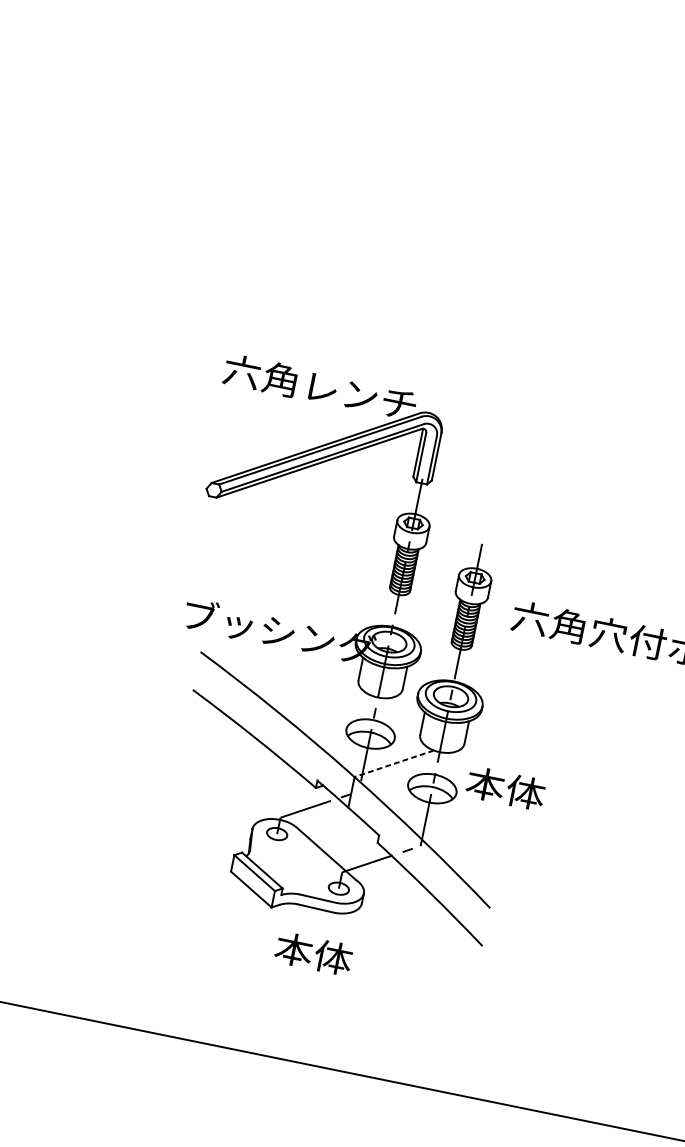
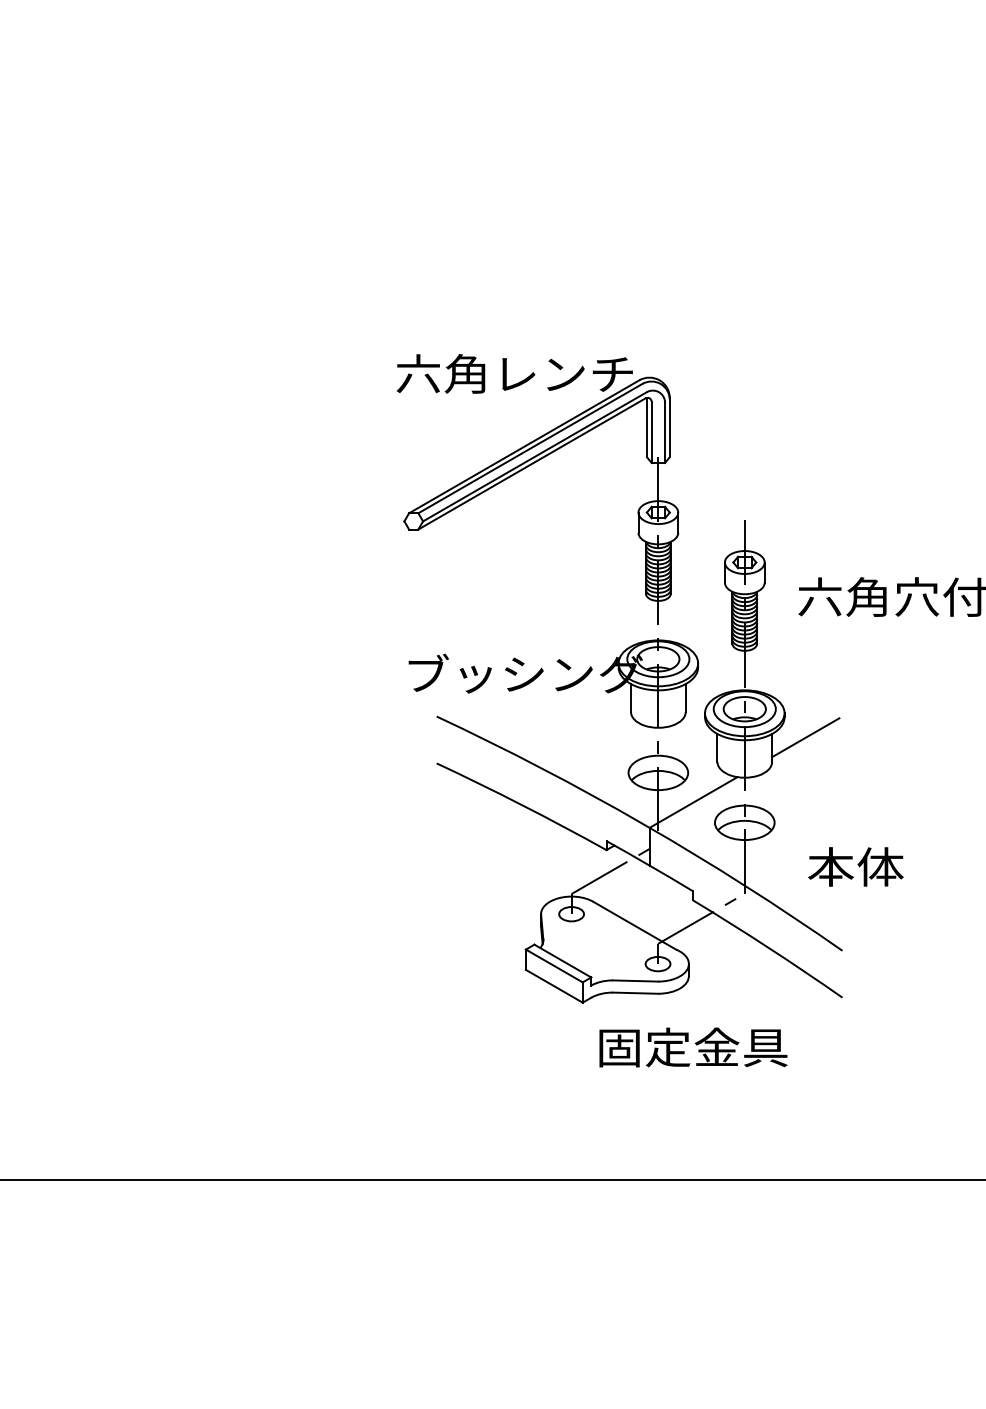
line: (495, 729) -> (805, 737), added
line: (394, 763) -> (693, 802), dashed -> solid
text: (505, 788) -> (855, 866), moved
text: (353, 961) -> (692, 1047), 本体 -> 固定金具

